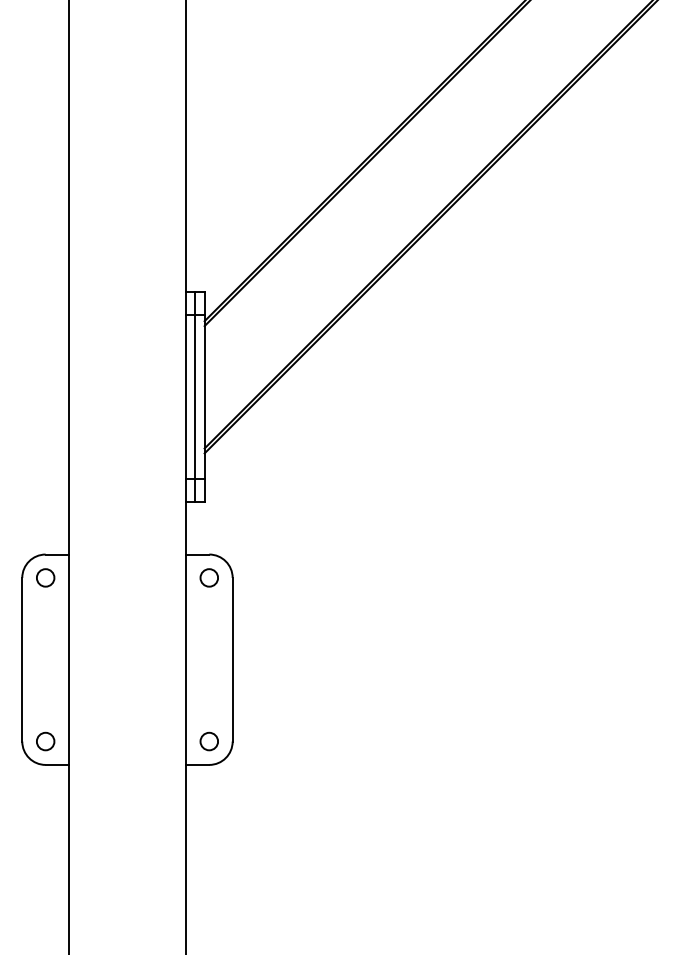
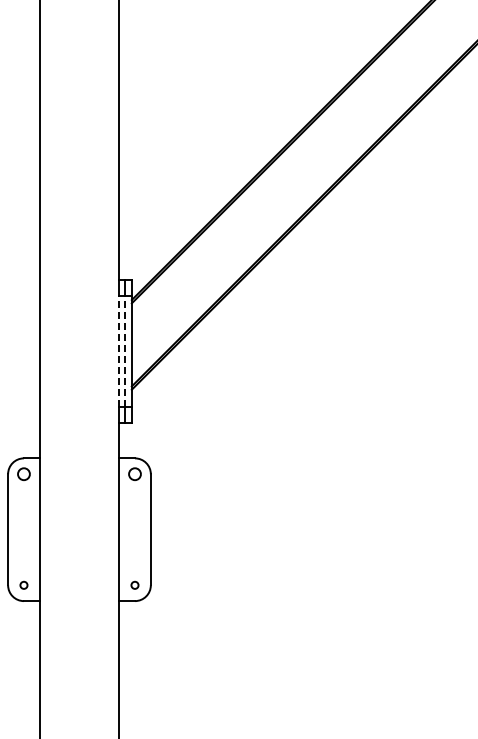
line: (186, 397) -> (119, 351), solid -> dashed
line: (195, 397) -> (125, 351), solid -> dashed
circle: (44, 741) -> (23, 585), size x0.6
circle: (208, 741) -> (134, 585), size x0.6

